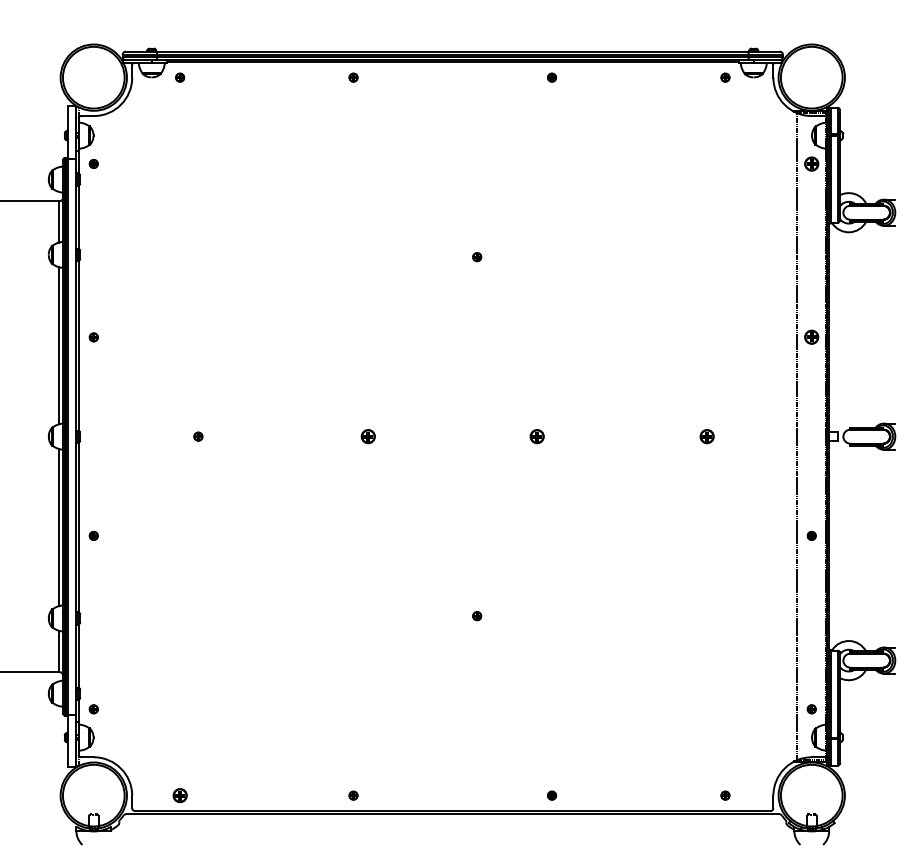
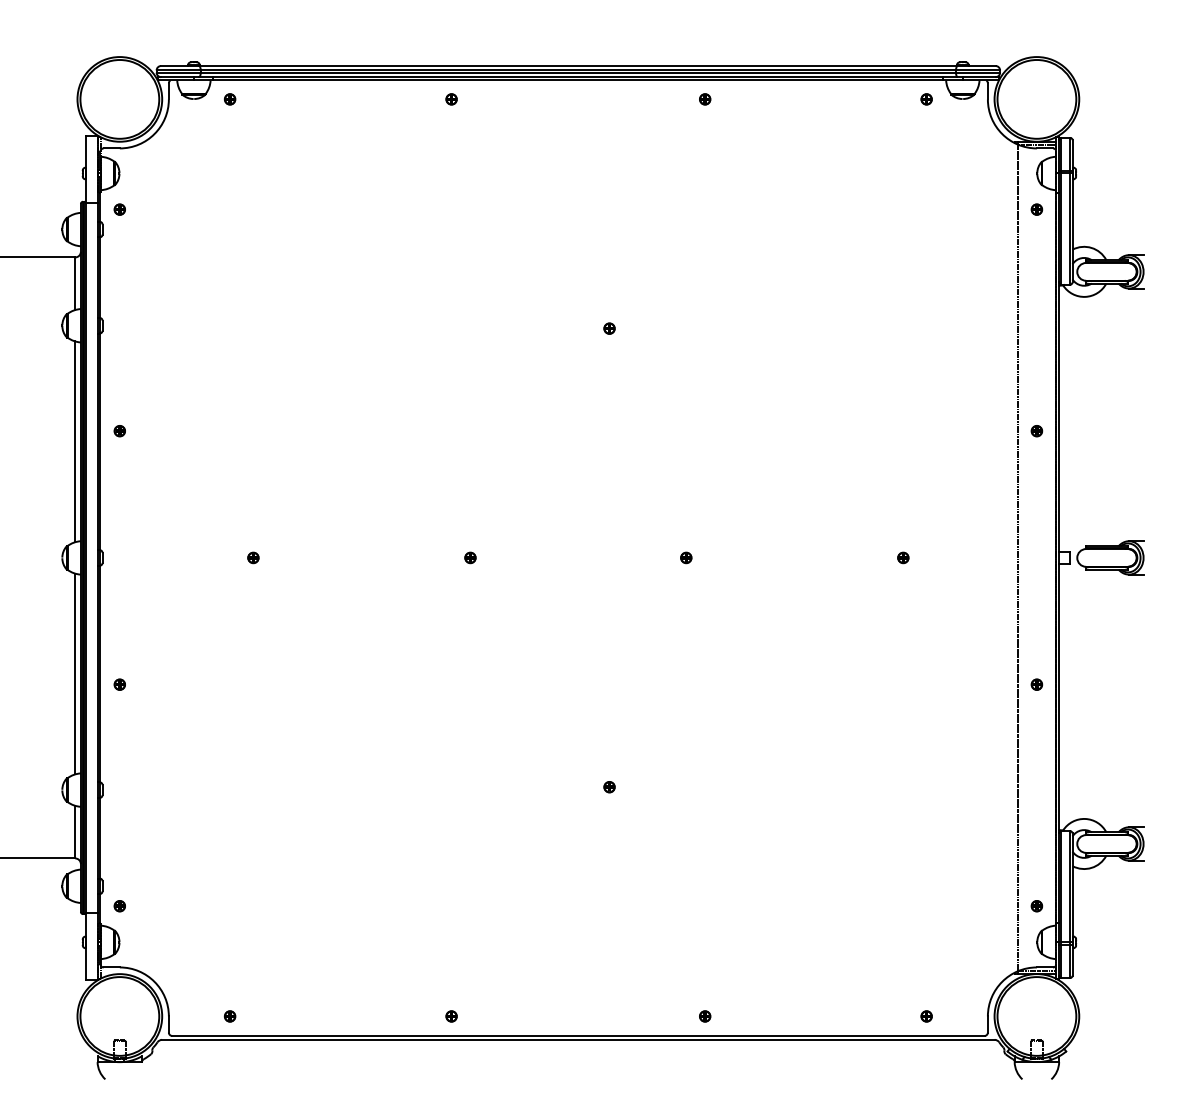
part: (811, 163) -> (1036, 209), size x0.62
part: (811, 337) -> (1036, 431), size x0.62
part: (368, 436) -> (470, 557), size x0.62
part: (537, 436) -> (686, 557), size x0.62
part: (707, 436) -> (903, 557), size x0.62
part: (179, 795) -> (229, 1016), size x0.62

